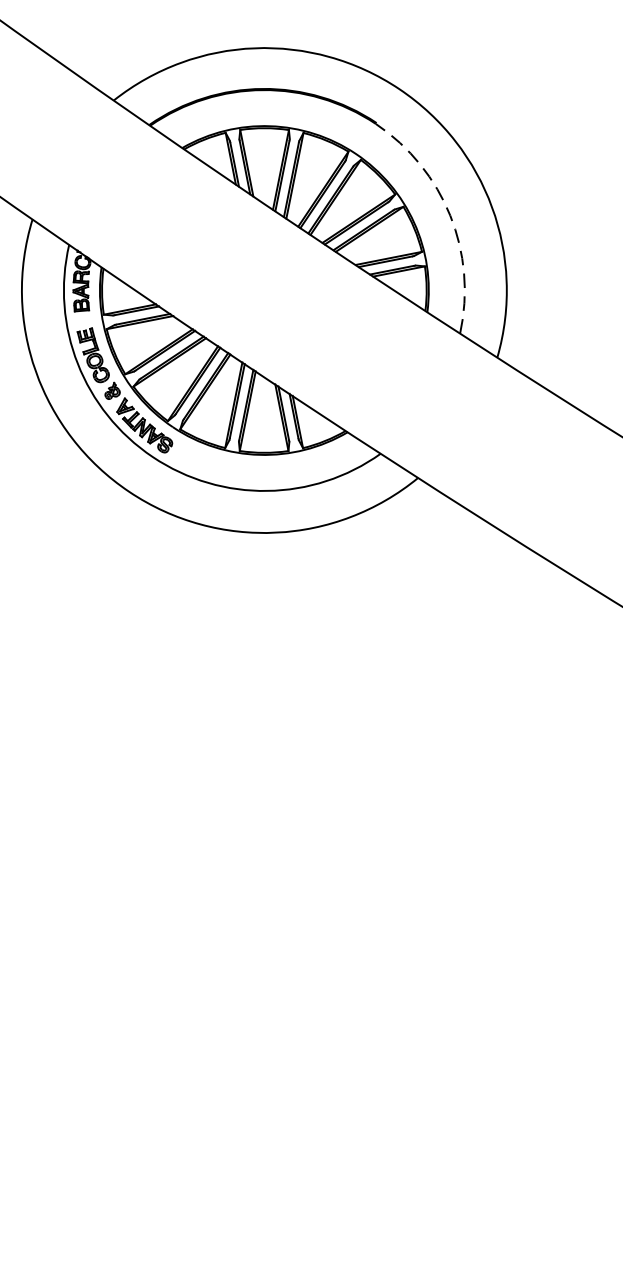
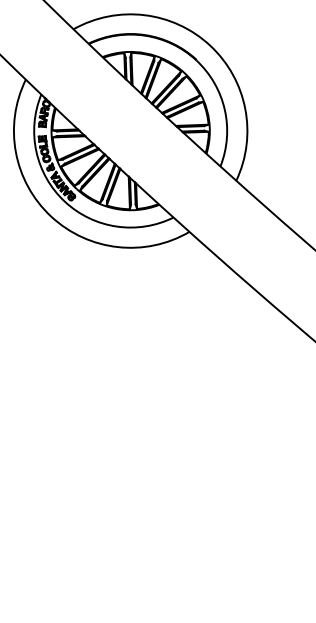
arc: (449, 215) -> (224, 109), dashed -> solid

